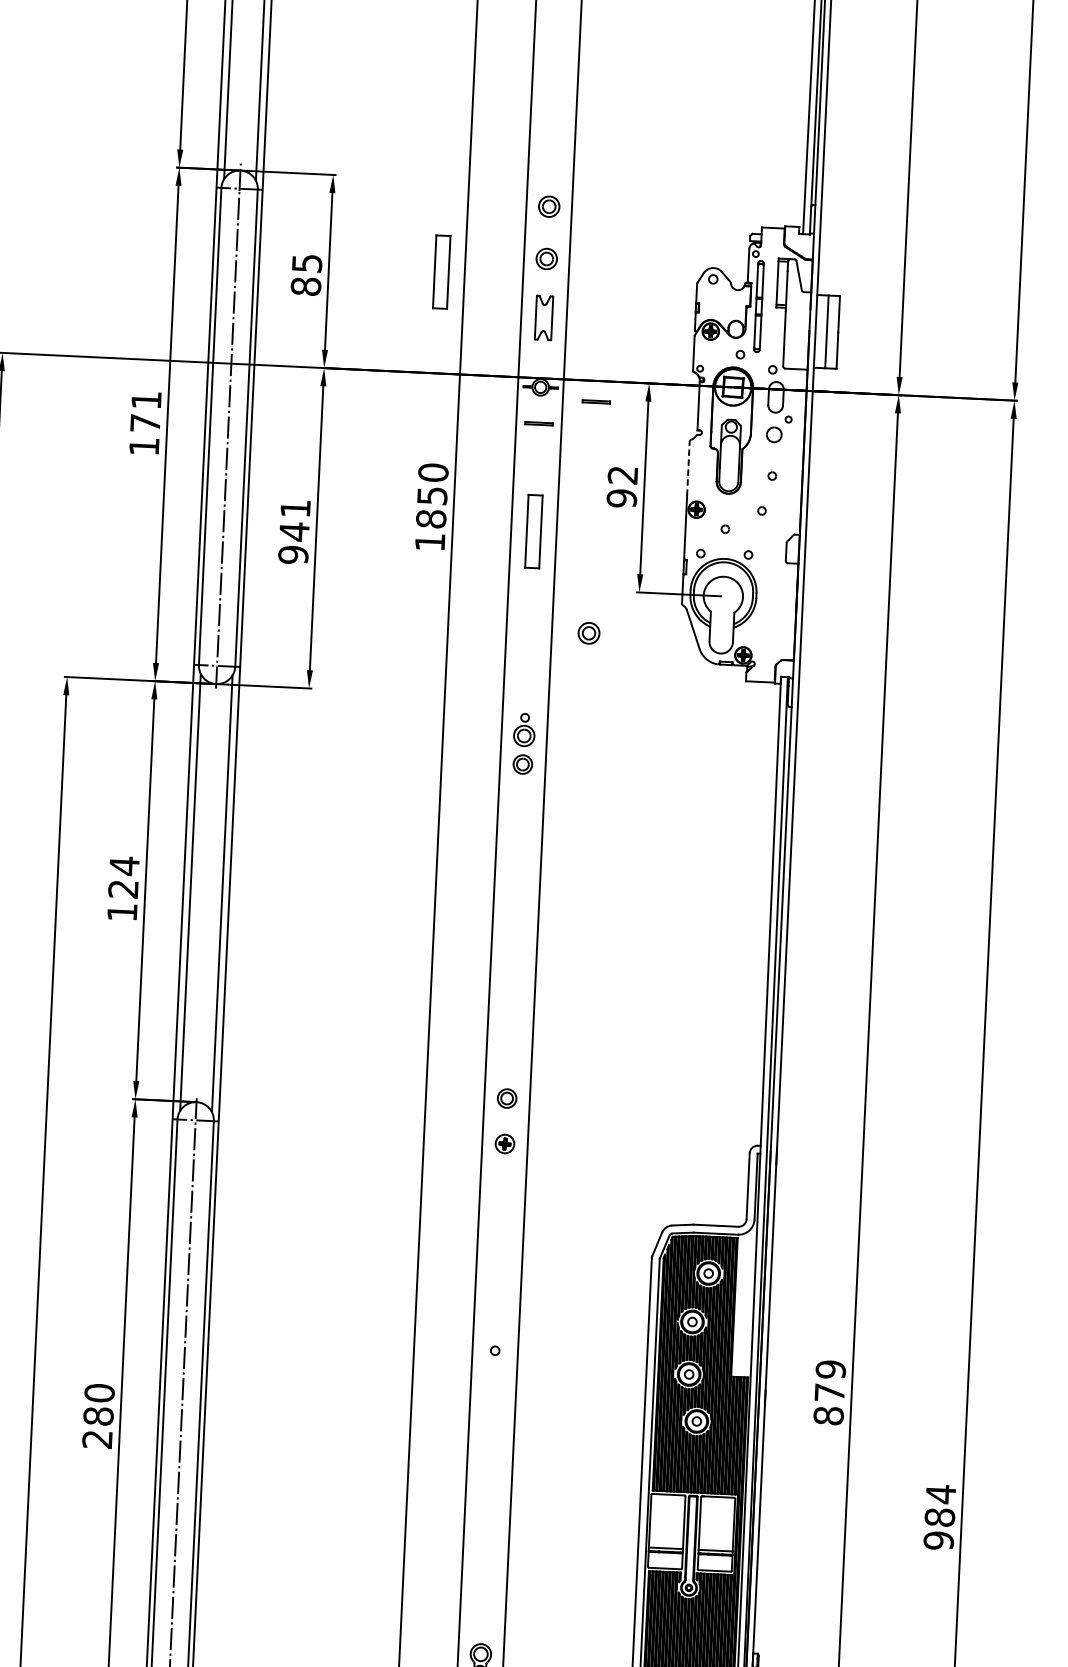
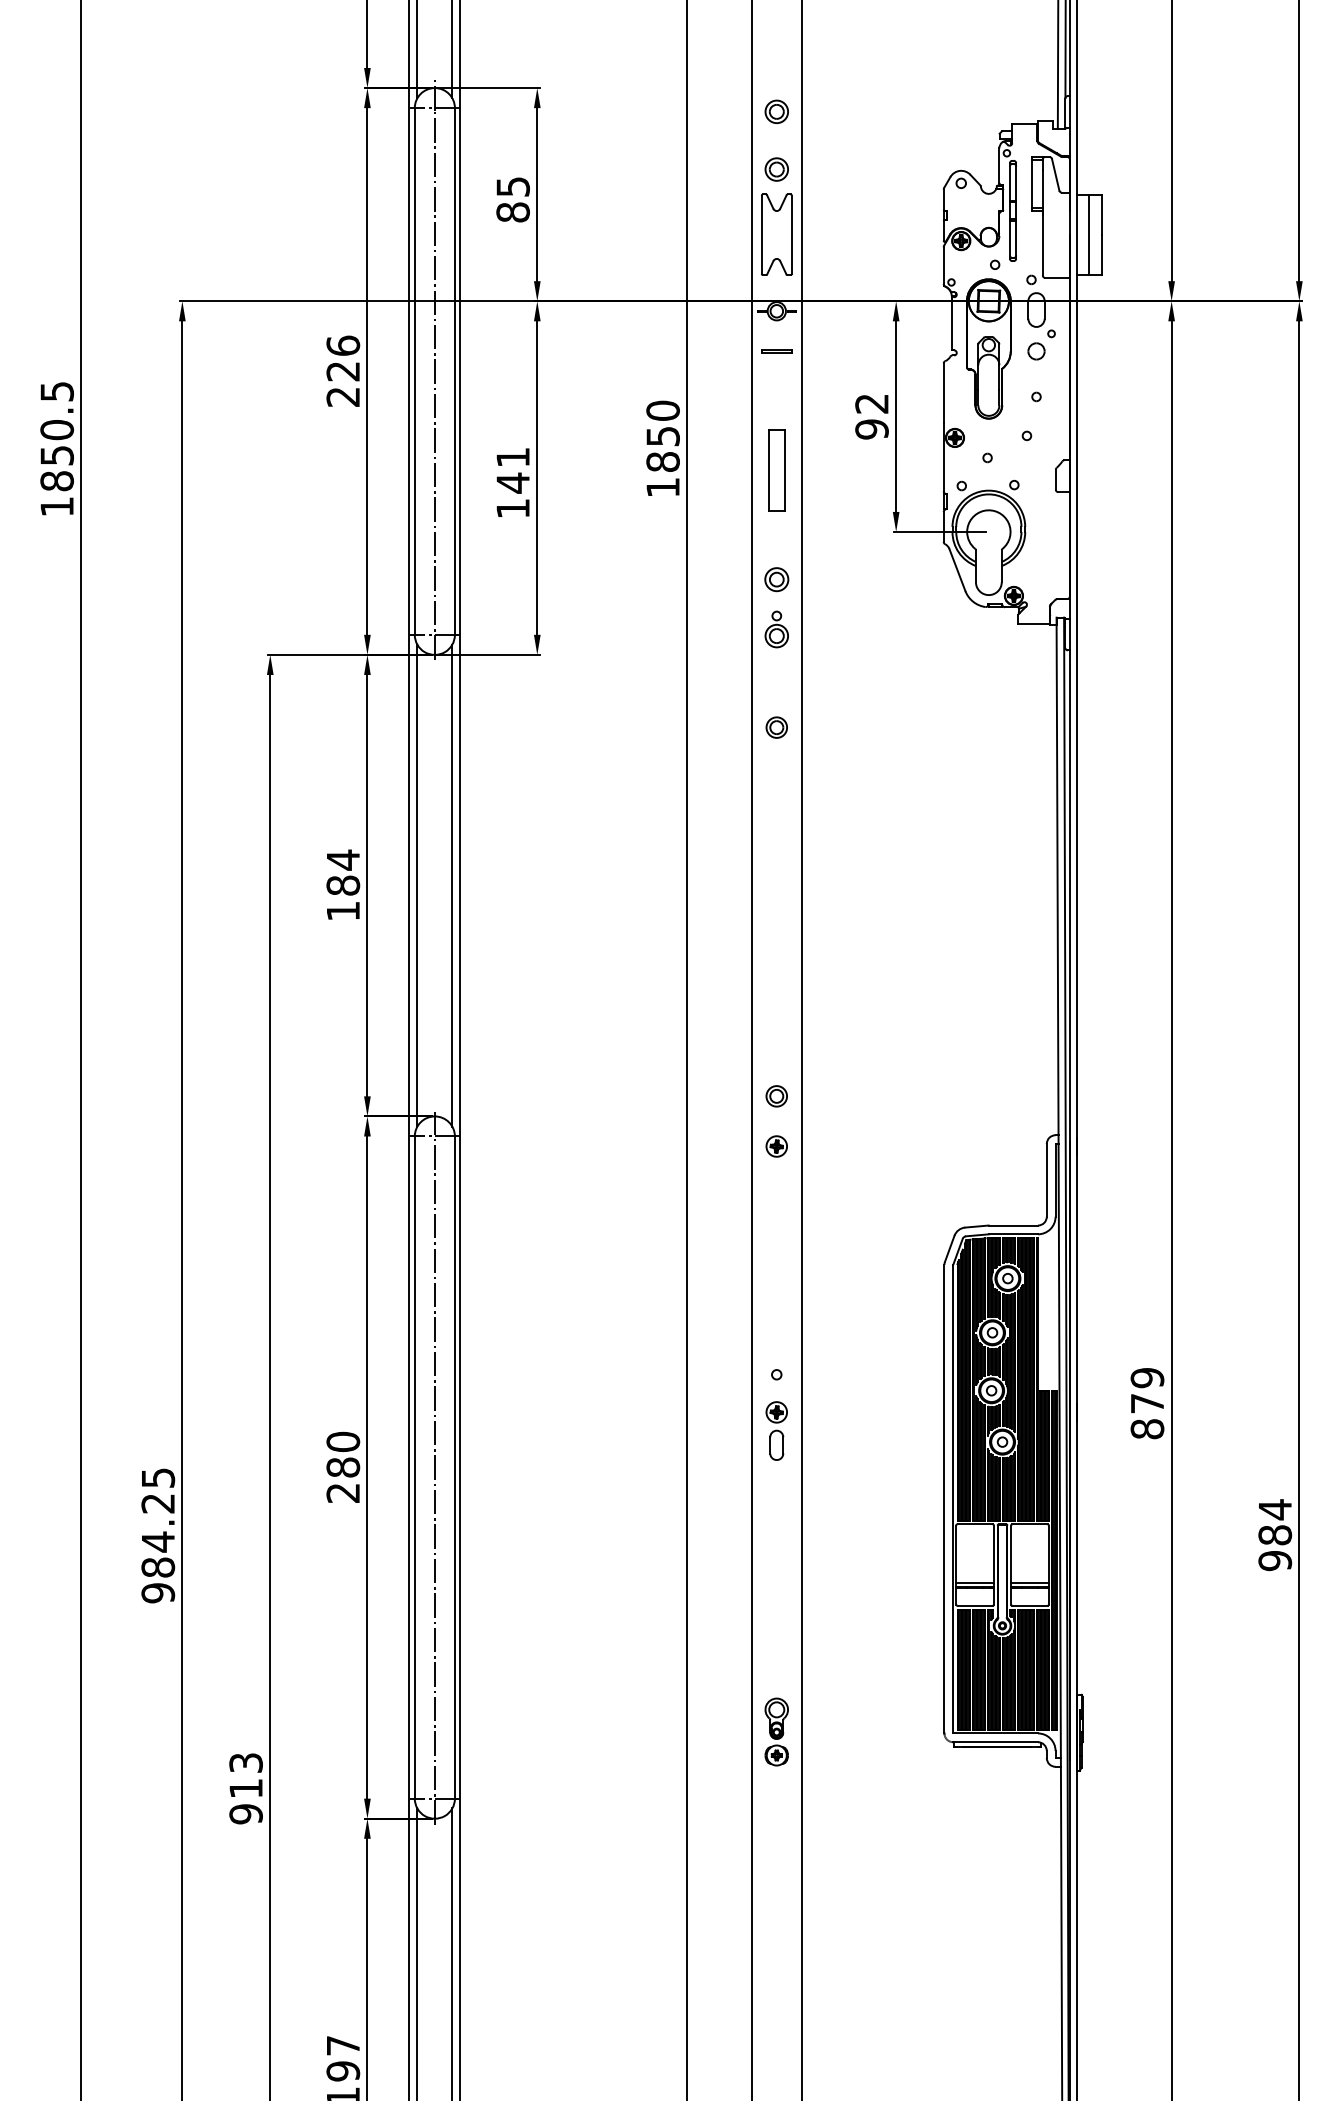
part: (441, 272) -> (661, 189), removed
part: (543, 317) -> (776, 234), size x1.67
line: (596, 401) -> (838, 323), removed
text: (145, 422) -> (343, 370), 171 -> 226
line: (688, 469) -> (943, 393), dashed -> solid
text: (292, 554) -> (512, 508), 941 -> 141
part: (588, 633) -> (776, 579), moved
part: (524, 730) -> (776, 629), moved
text: (123, 889) -> (343, 885), 124 -> 184
part: (492, 1401) -> (776, 1430), added

